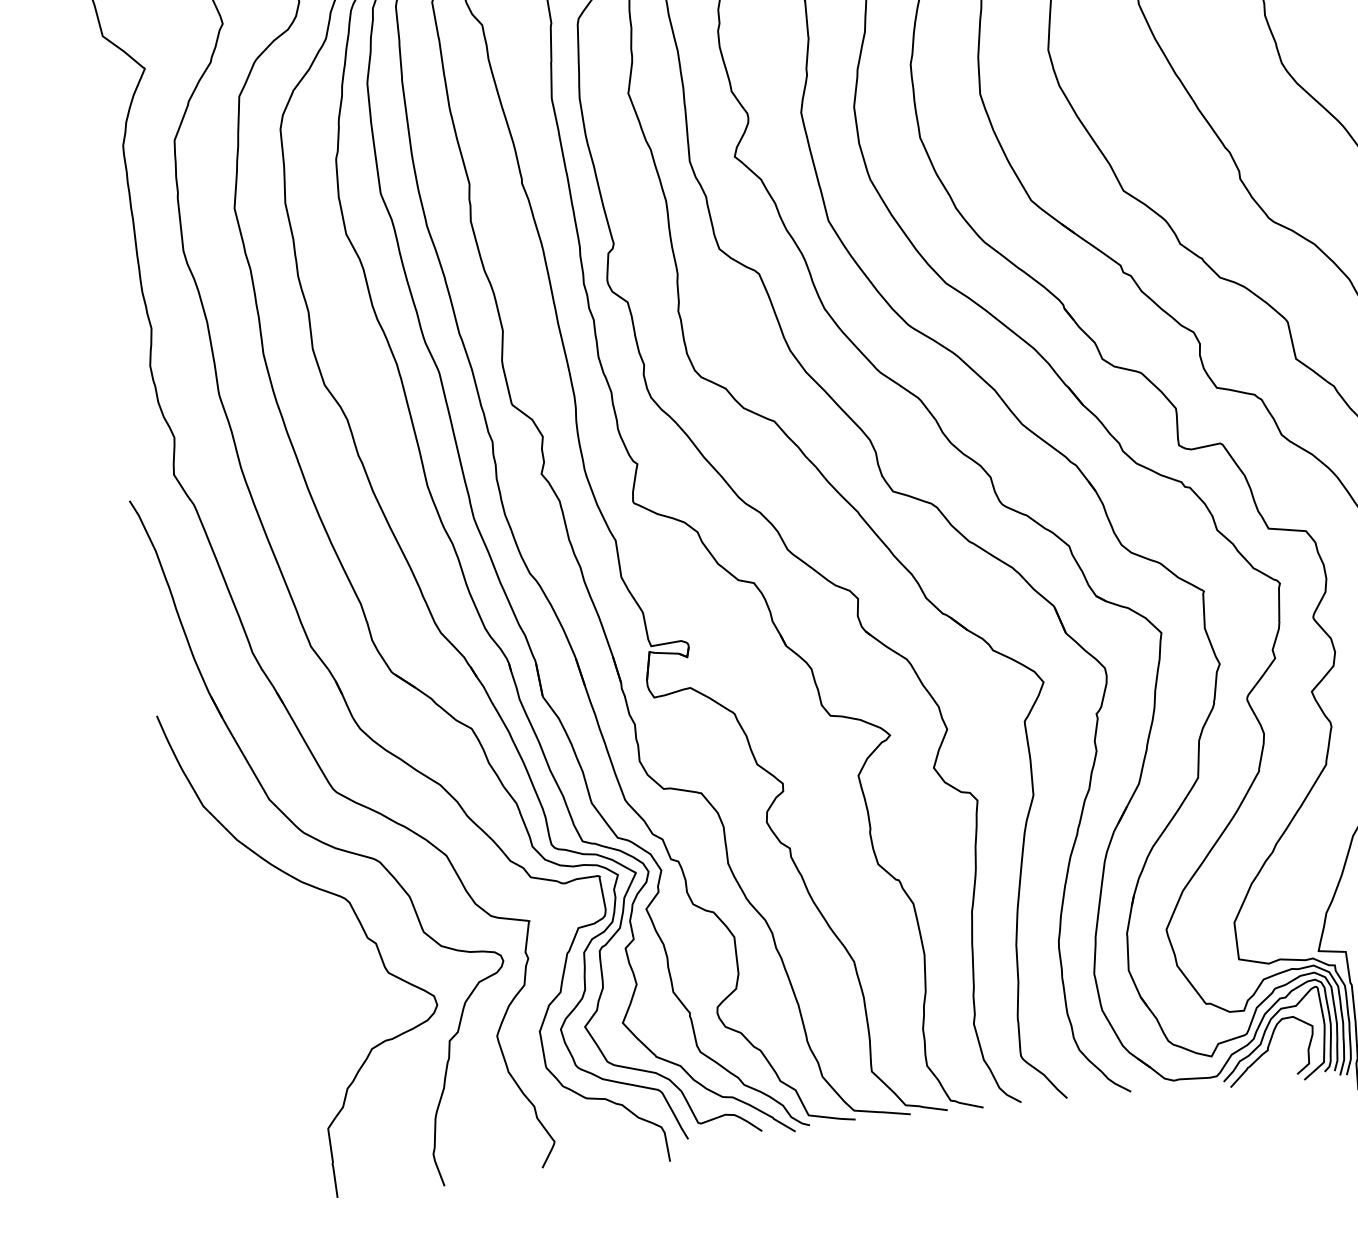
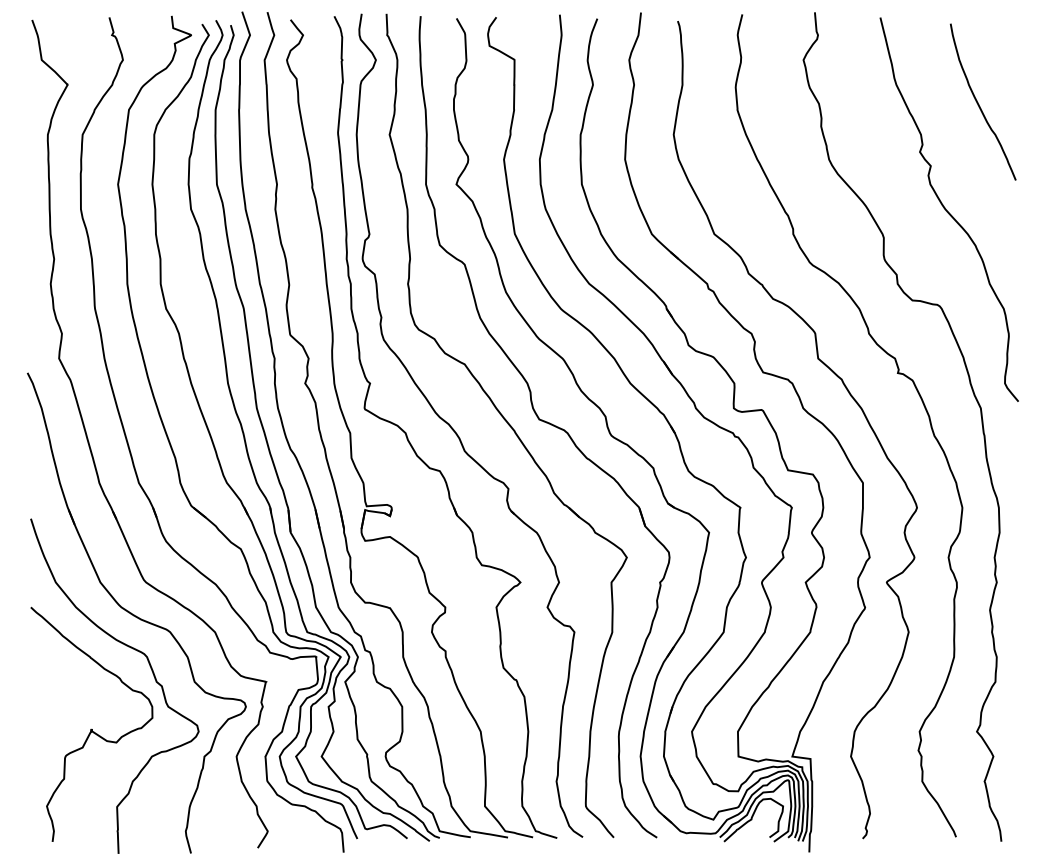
curve: (278, 1016) -> (91, 728), added

